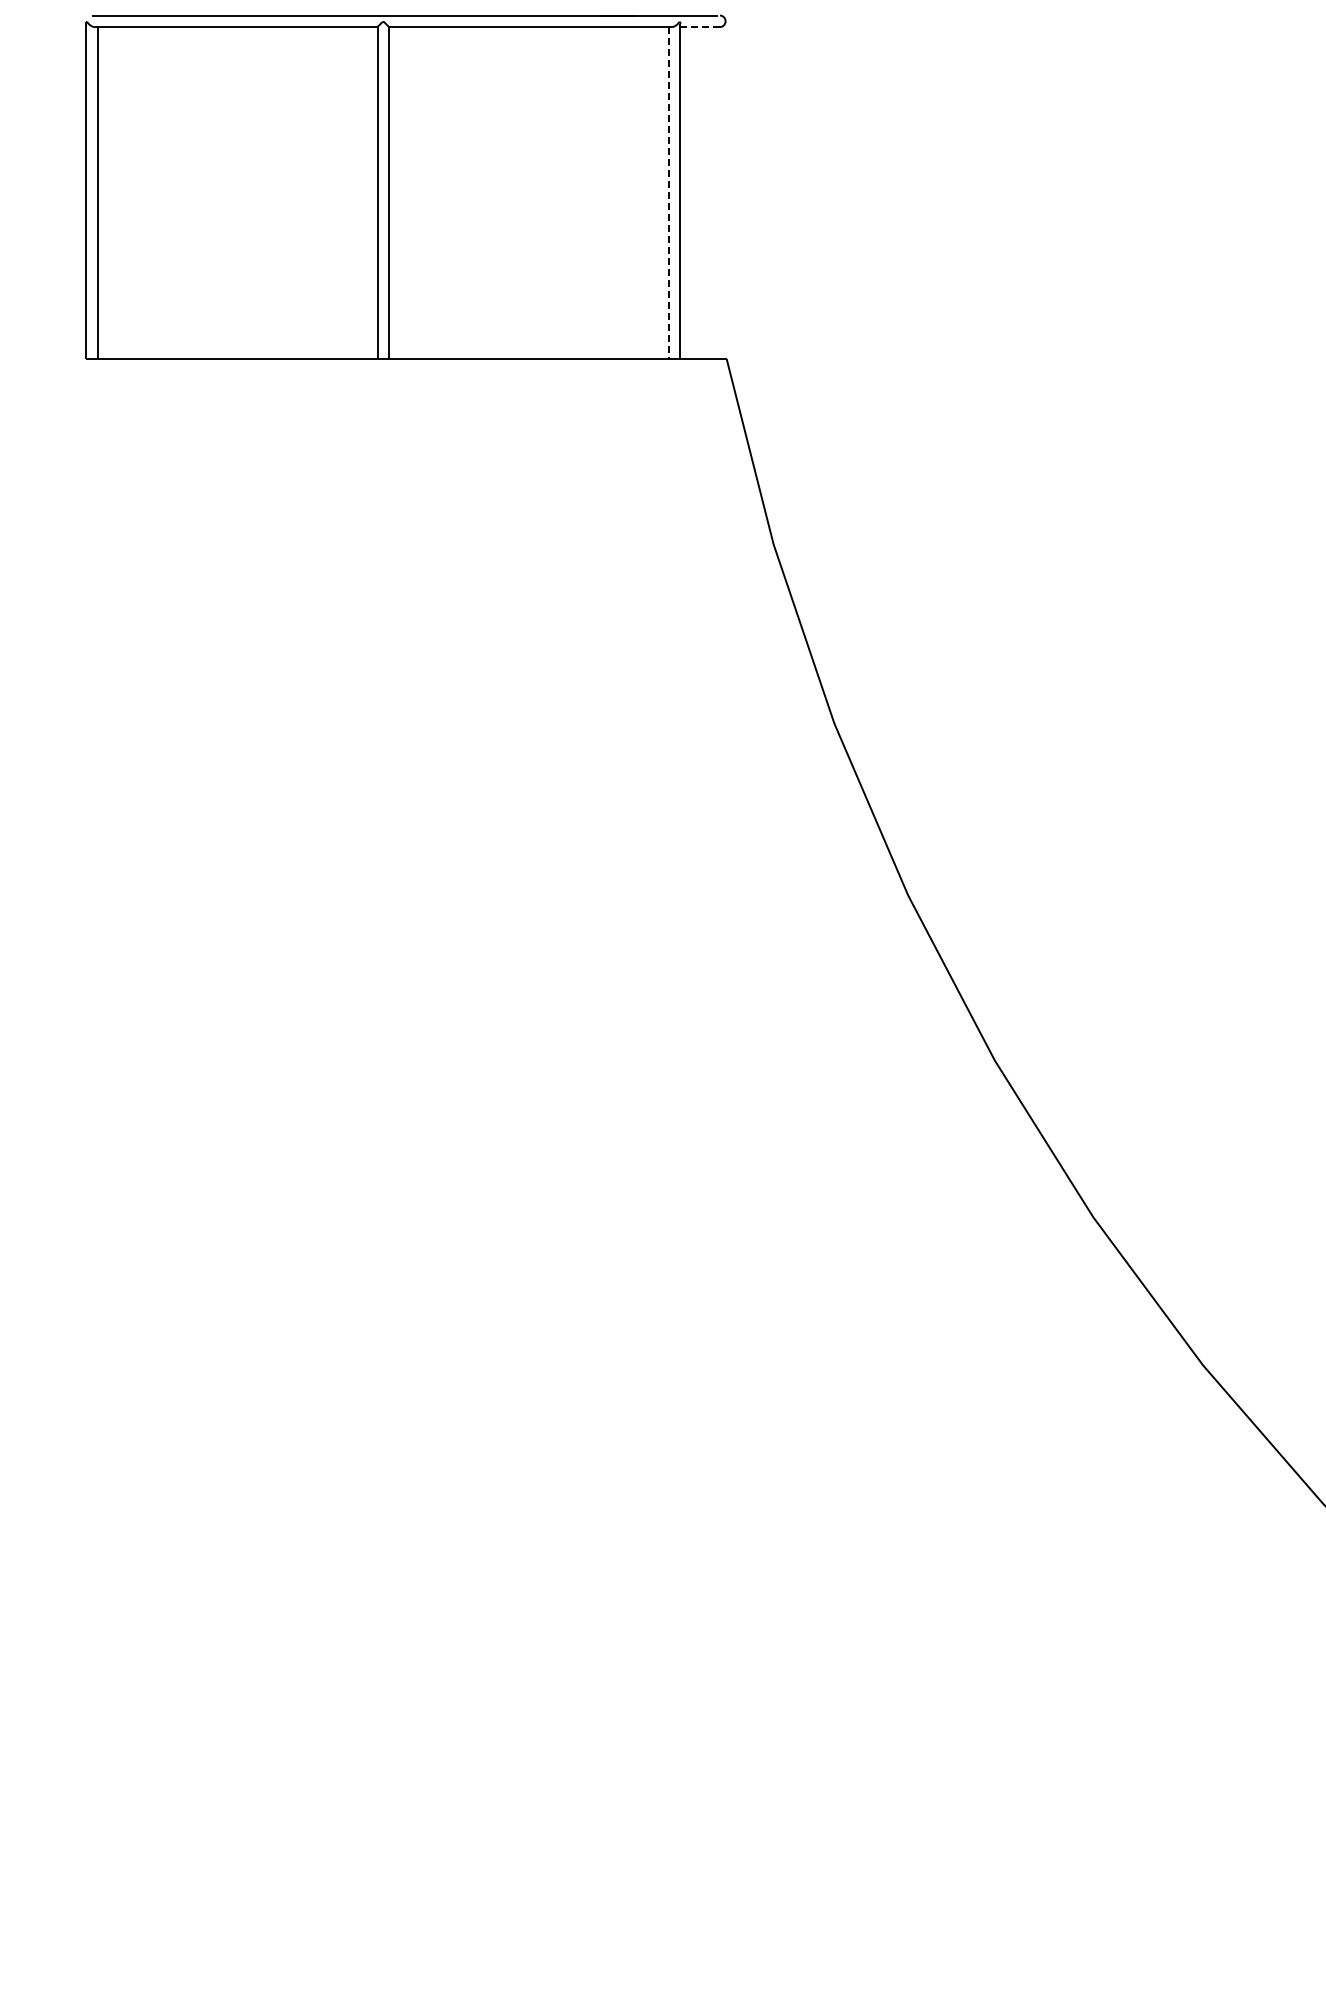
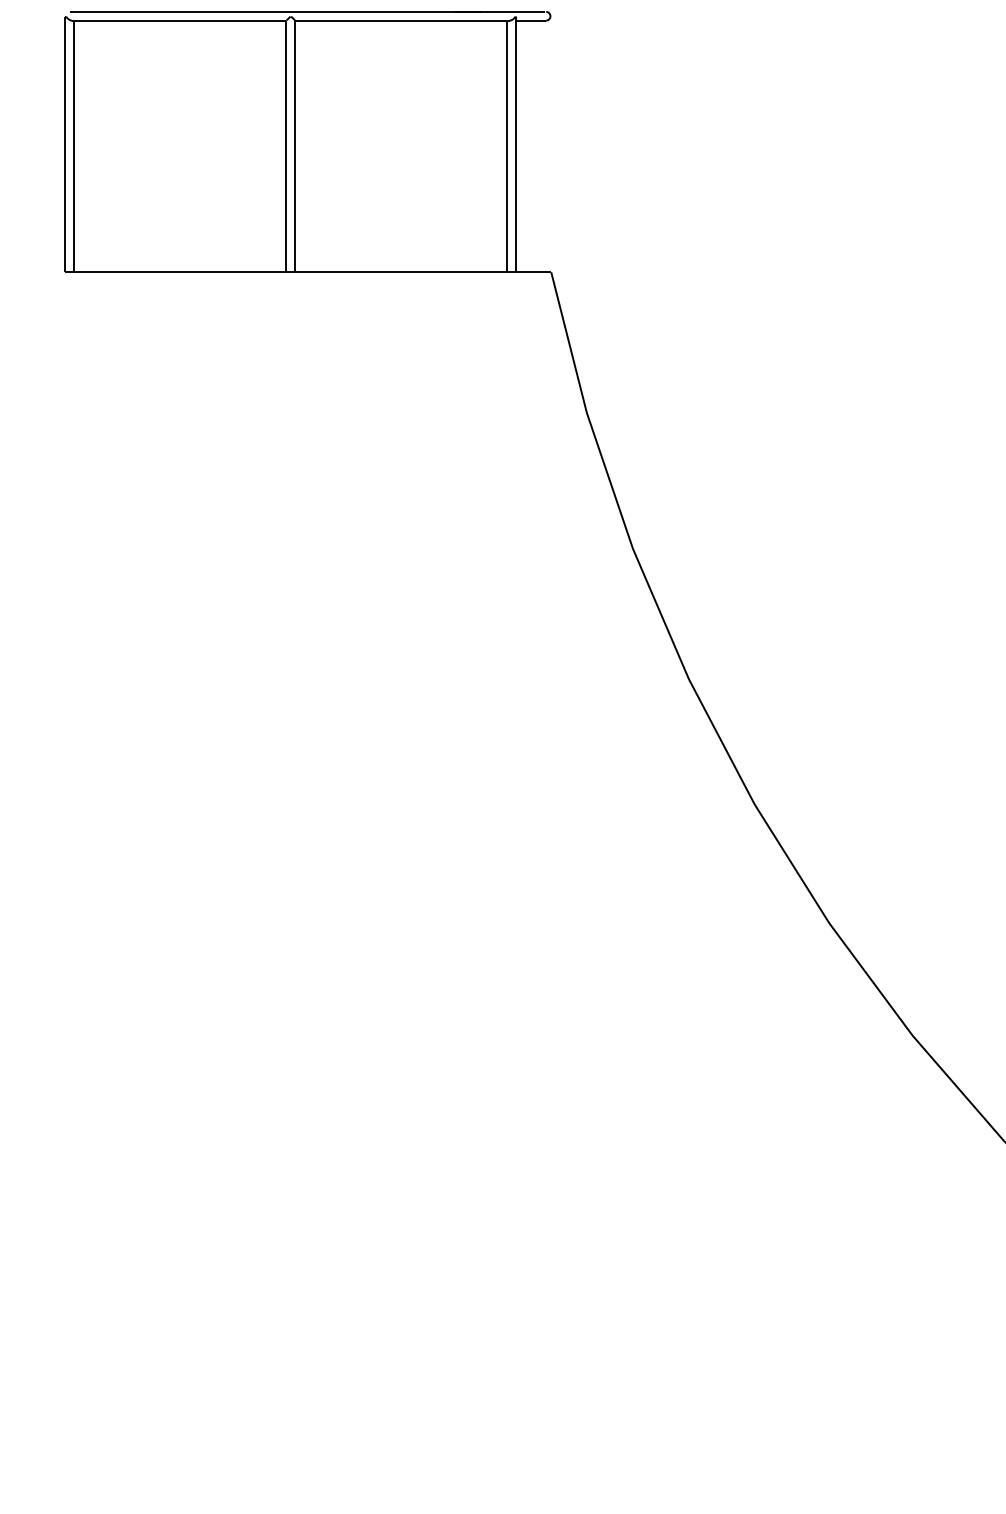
line: (700, 27) -> (531, 20), dashed -> solid
line: (668, 192) -> (507, 146), dashed -> solid

